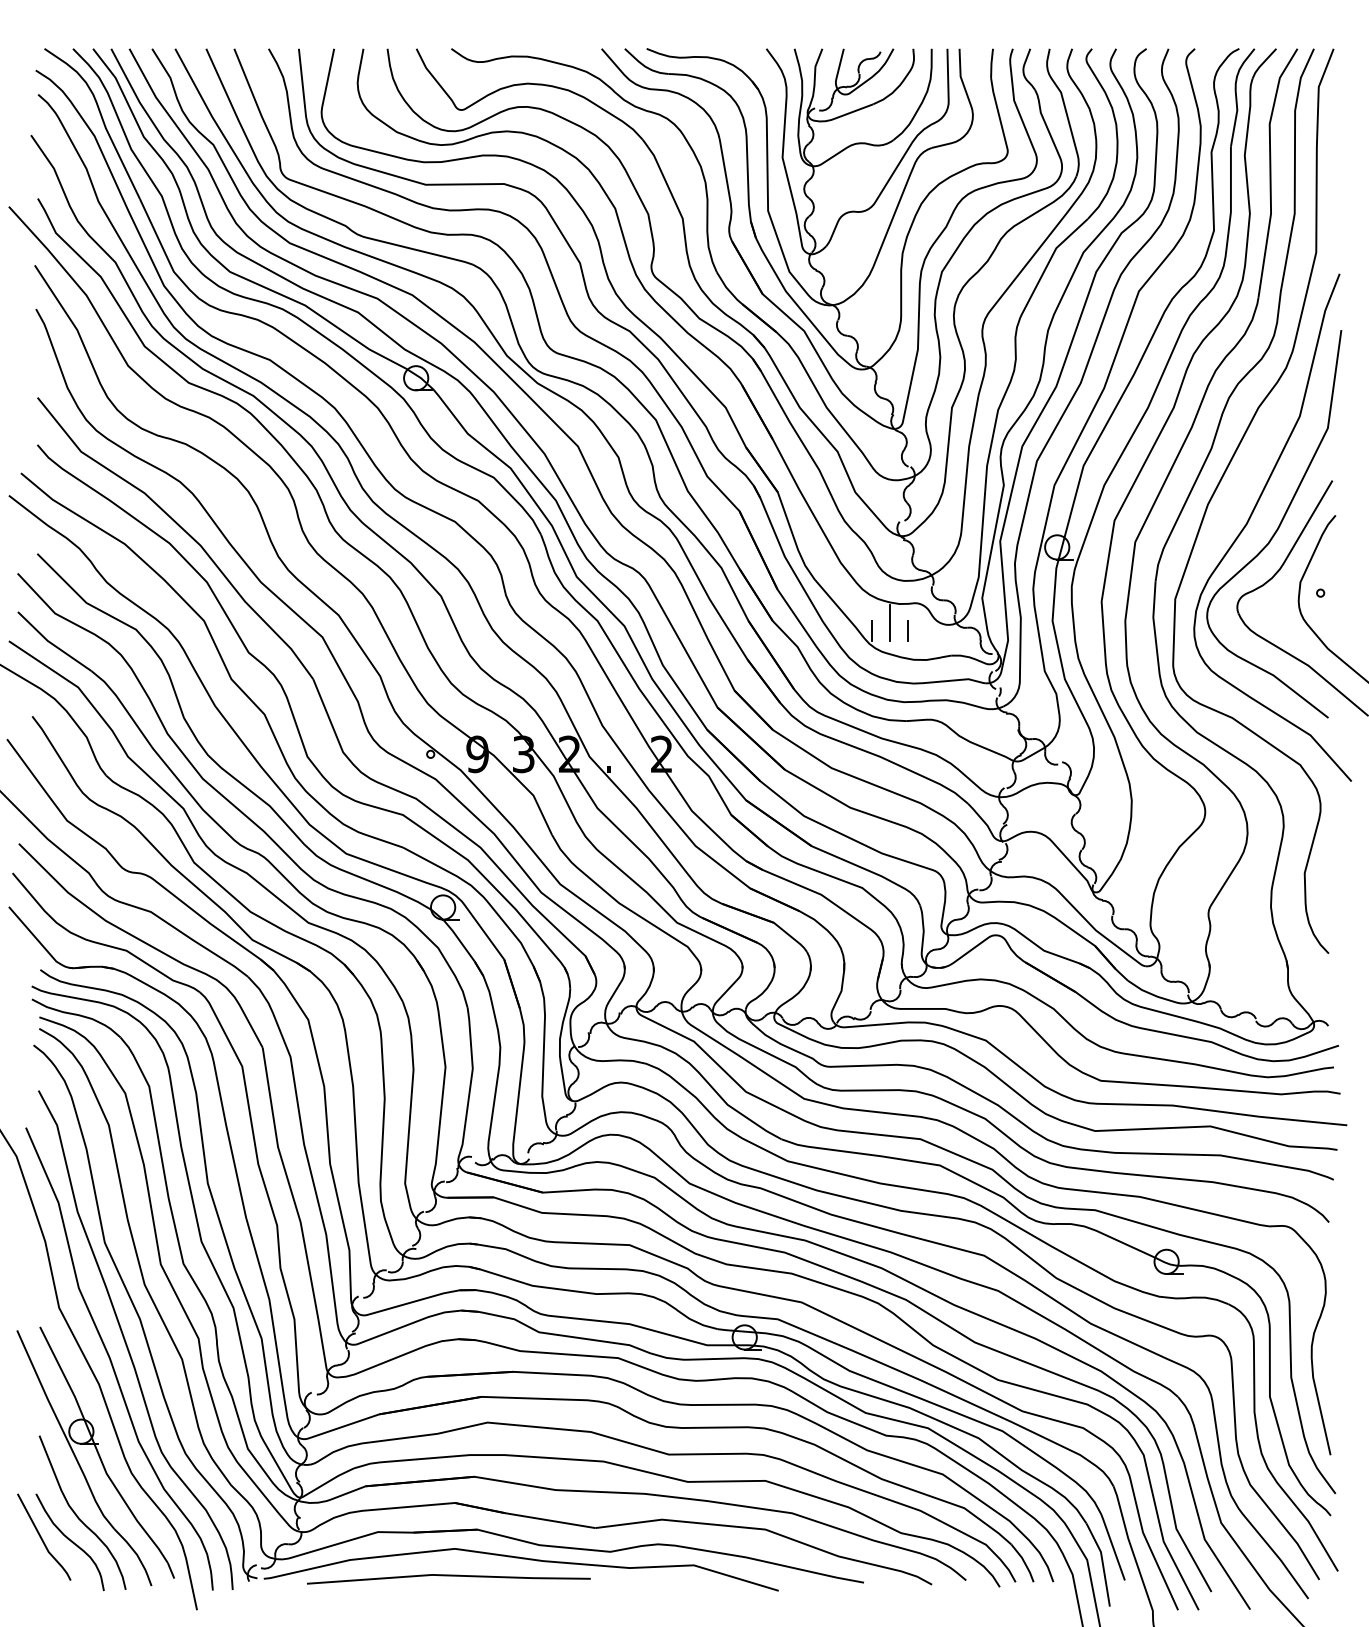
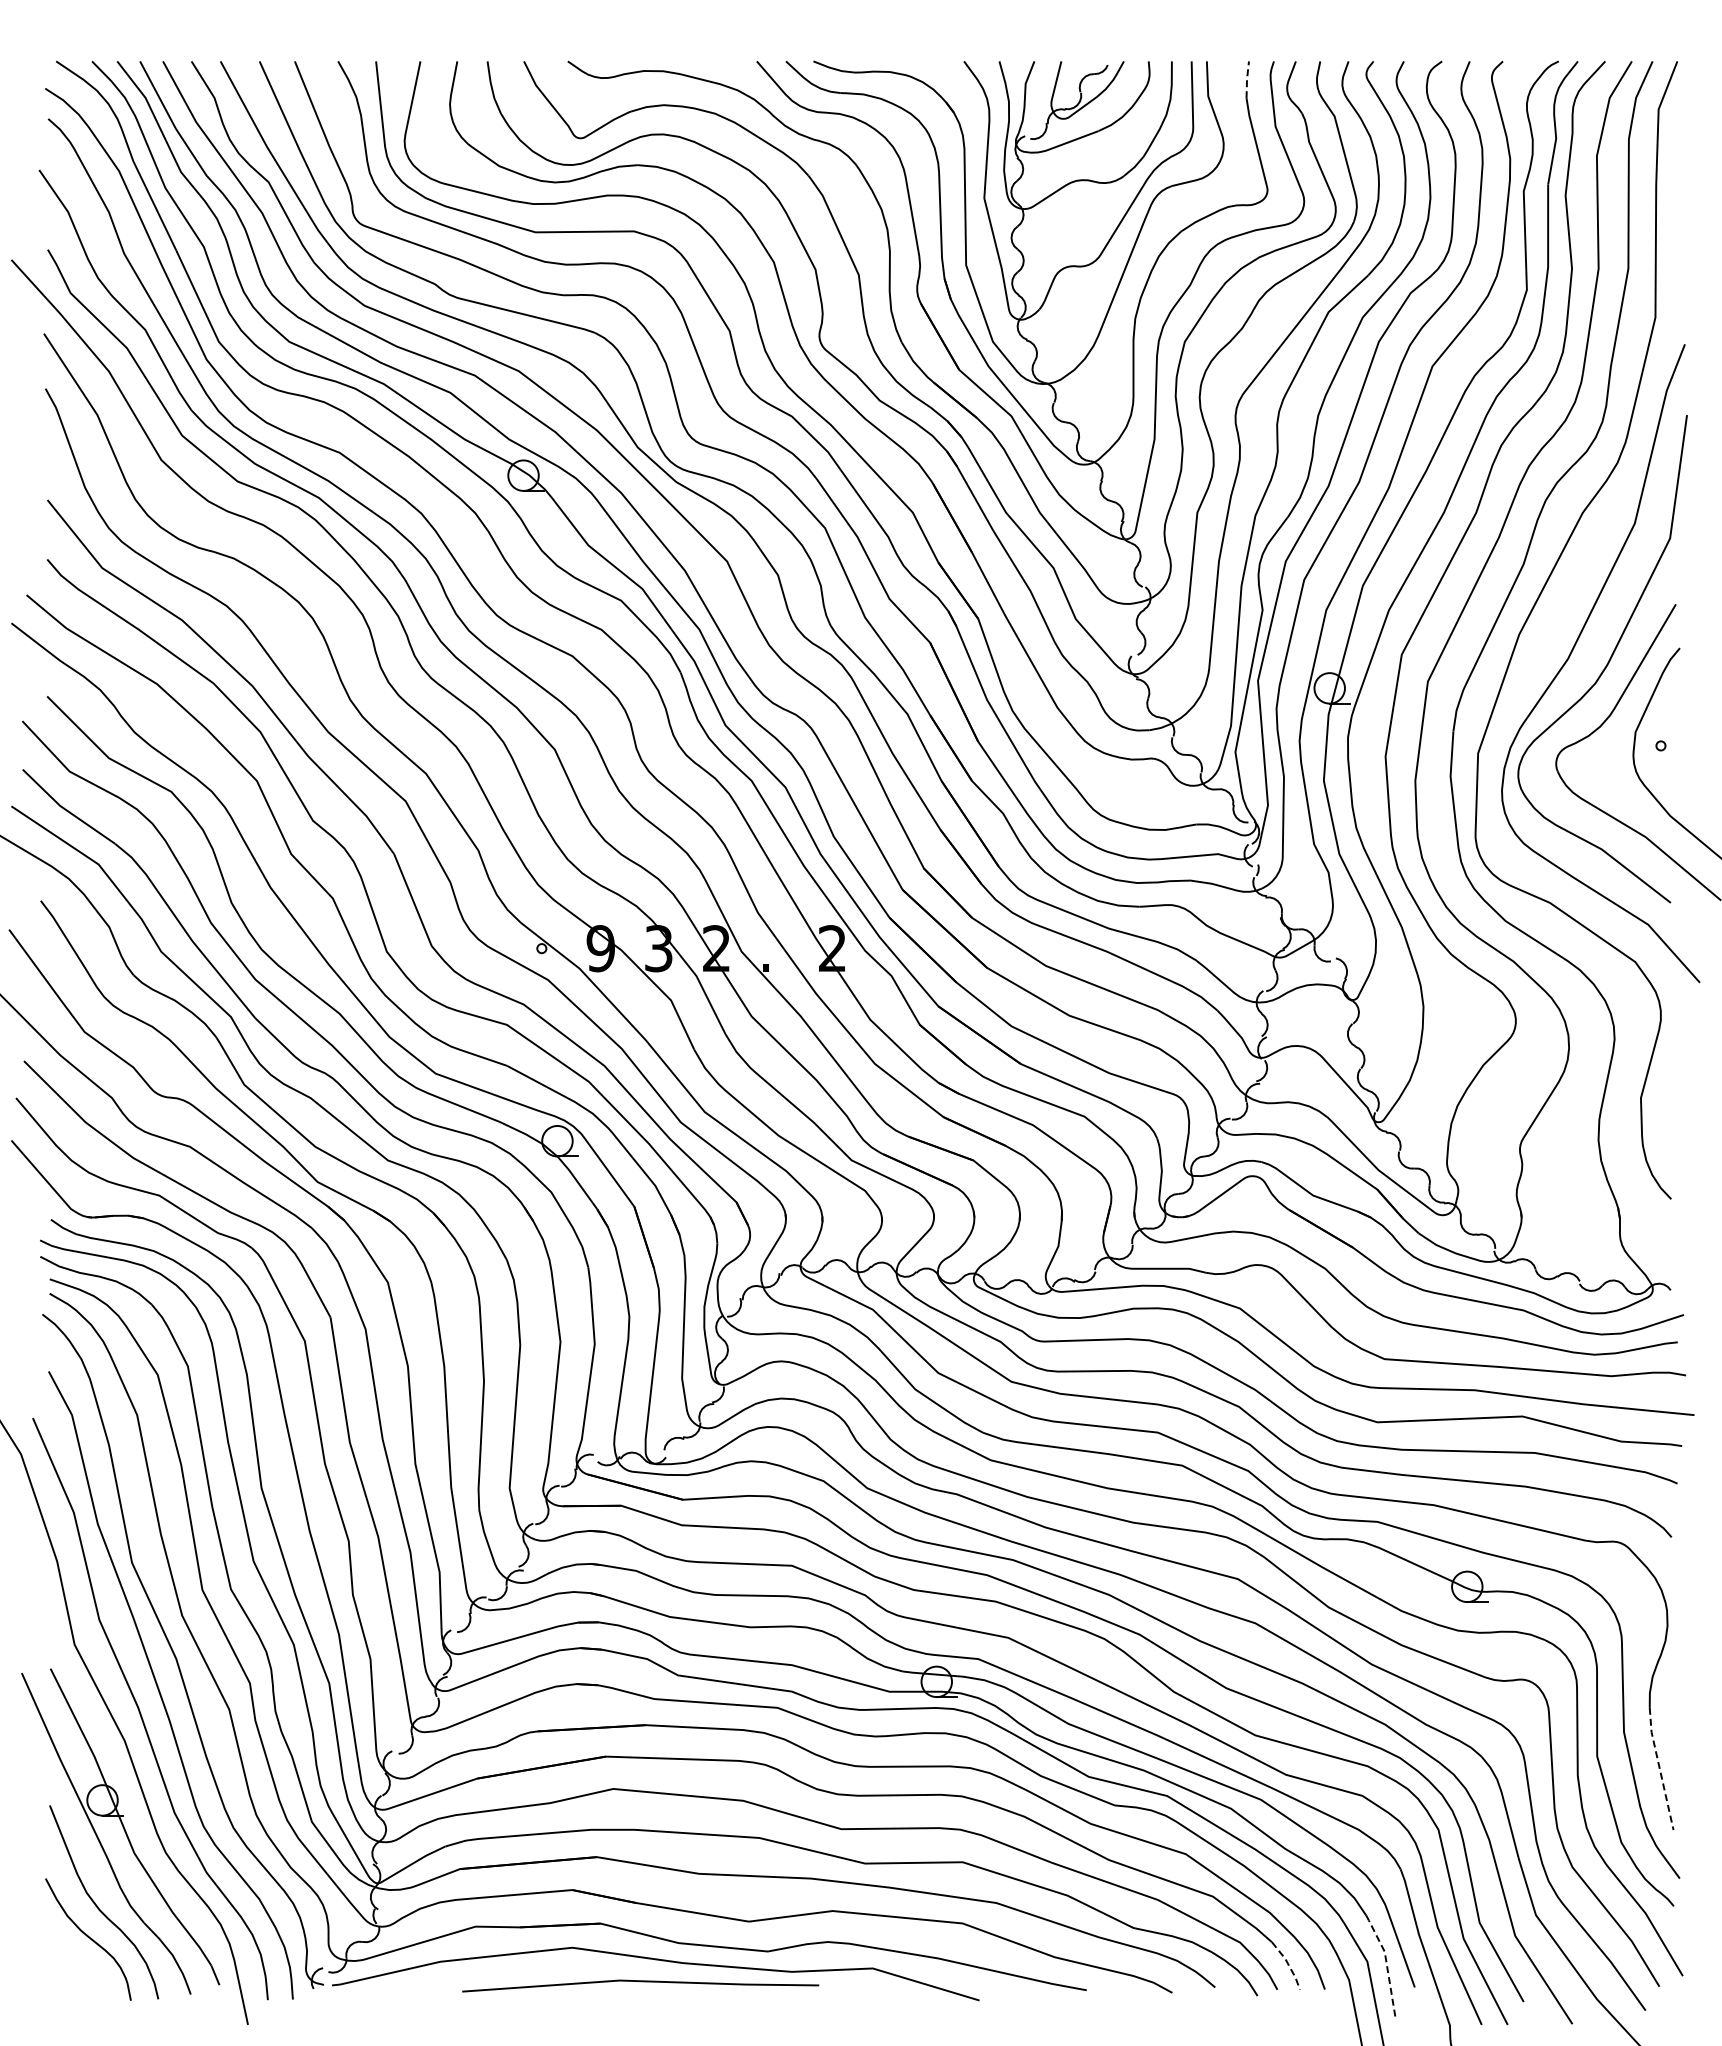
line: (991, 63) -> (1247, 79), solid -> dashed
line: (890, 623) -> (1119, 783), removed
line: (871, 631) -> (1096, 793), removed
line: (908, 631) -> (1142, 793), removed
line: (1319, 1407) -> (1659, 1769), solid -> dashed
line: (42, 1538) -> (53, 1934), removed
line: (1024, 1562) -> (1288, 1964), solid -> dashed
line: (1102, 1562) -> (1386, 1964), solid -> dashed
line: (448, 1576) -> (640, 1982), moved

